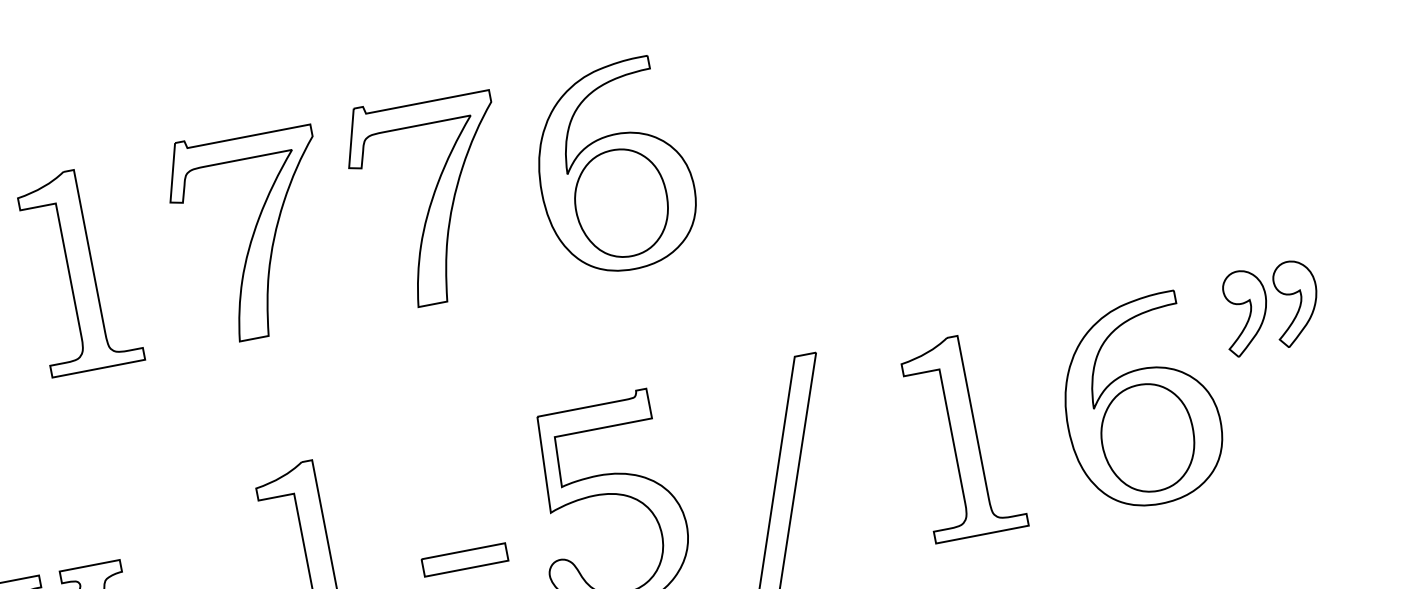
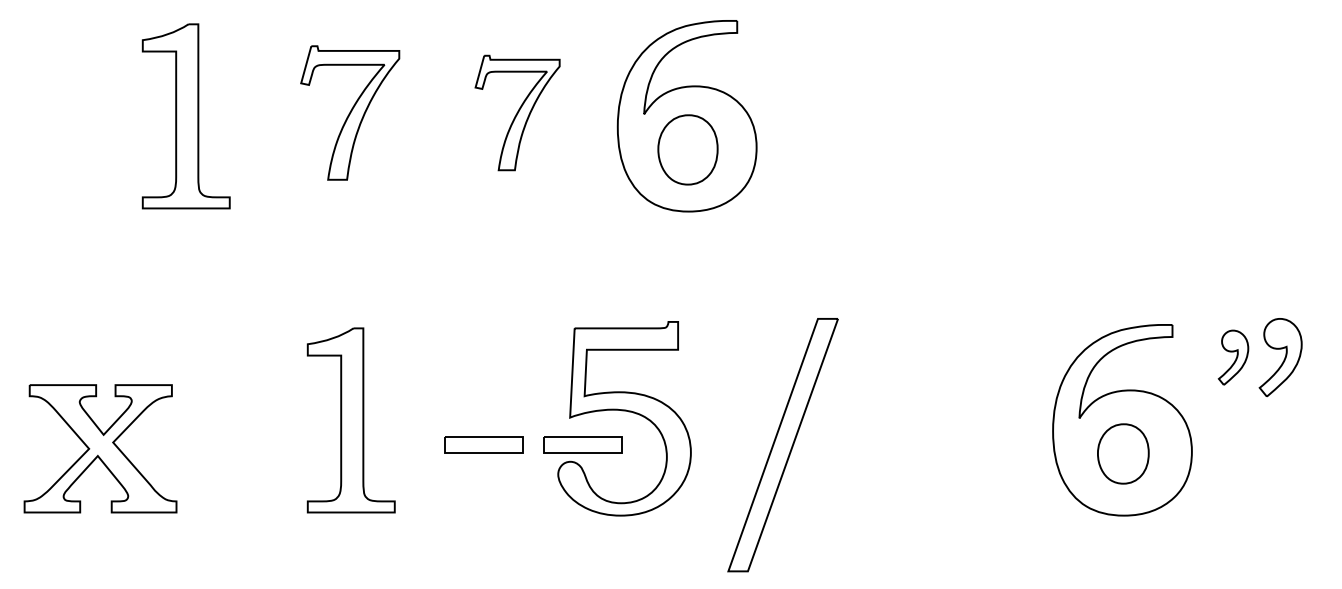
part: (432, 198) -> (517, 112), size x0.6
part: (620, 202) -> (687, 149), size x0.7
part: (254, 232) -> (350, 112), size x0.7
part: (1245, 312) -> (1233, 357), size x0.7
part: (963, 436) -> (956, 420), removed
part: (1148, 437) -> (1123, 453), size x0.6
part: (569, 538) -> (582, 444), added

